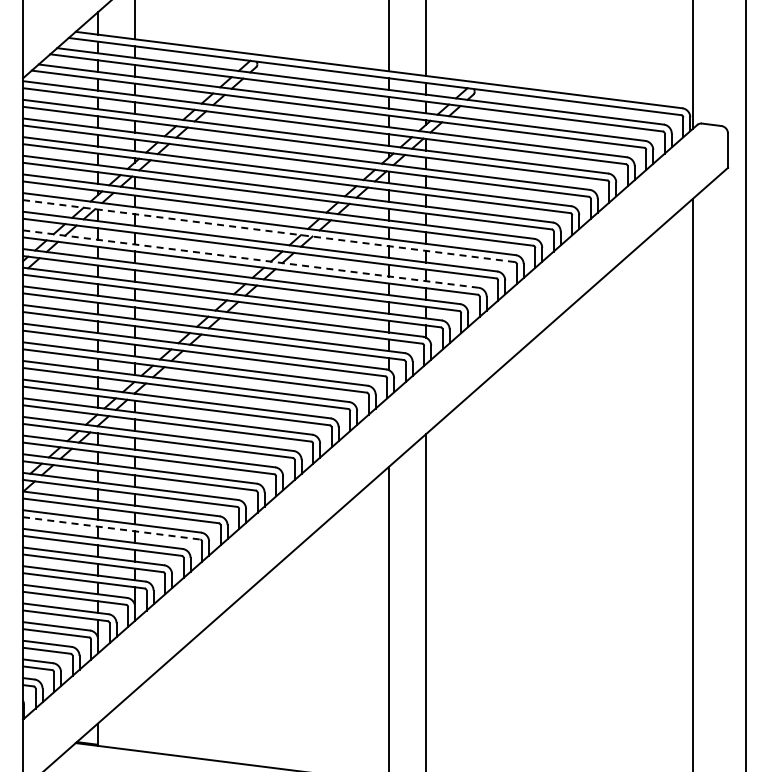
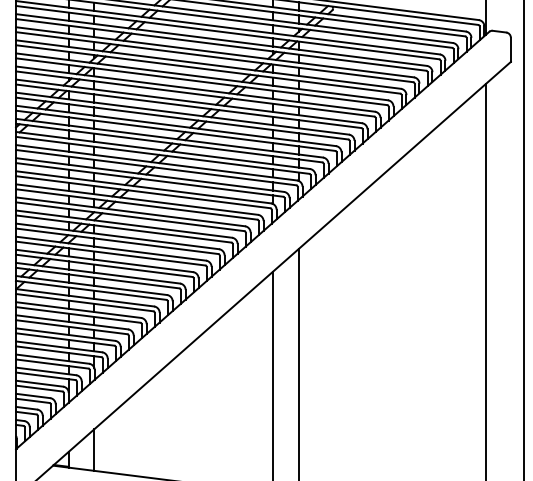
line: (268, 231) -> (188, 106), dashed -> solid
line: (250, 259) -> (175, 126), dashed -> solid
line: (112, 528) -> (78, 315), dashed -> solid
line: (134, 720) -> (94, 449), added

